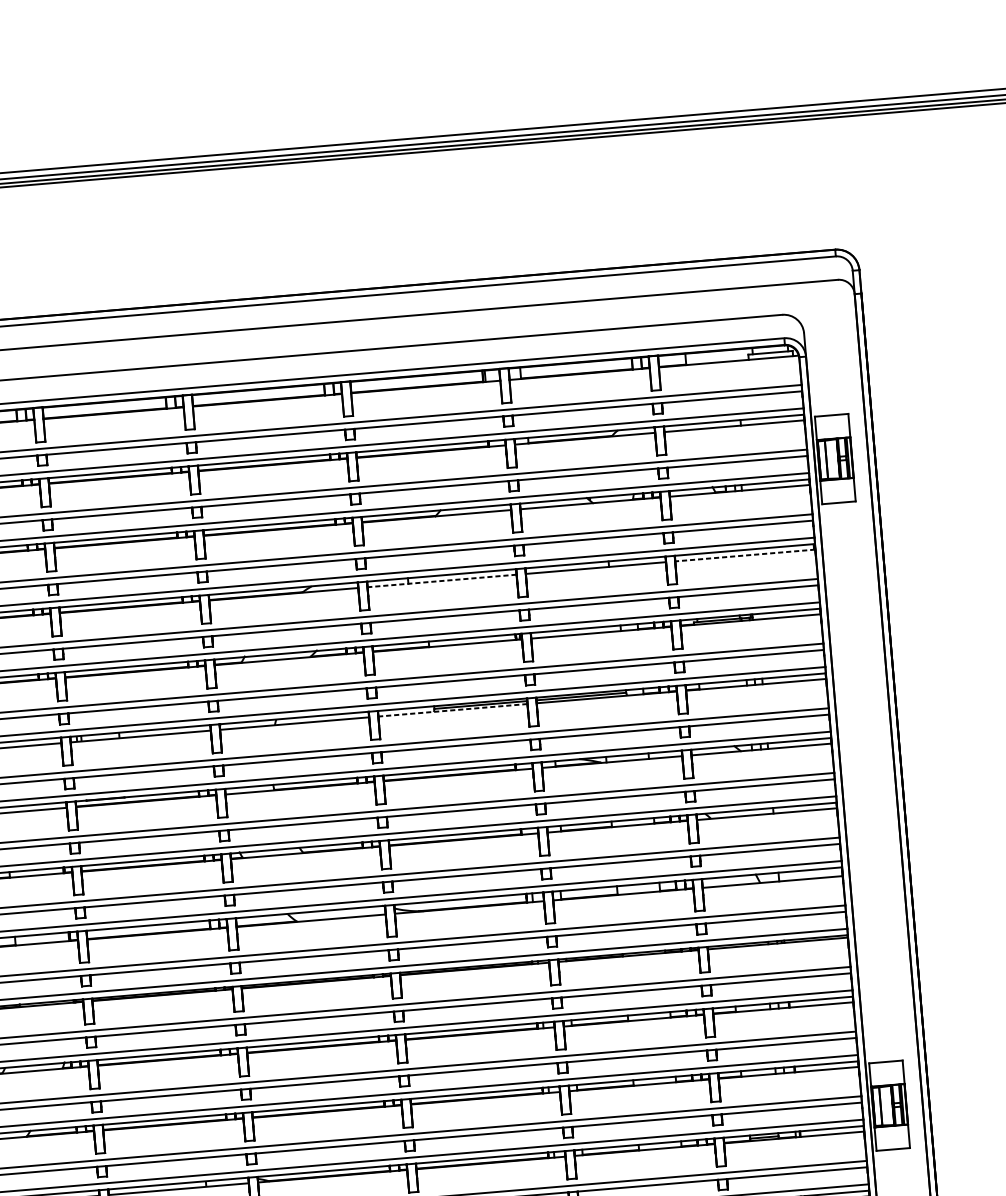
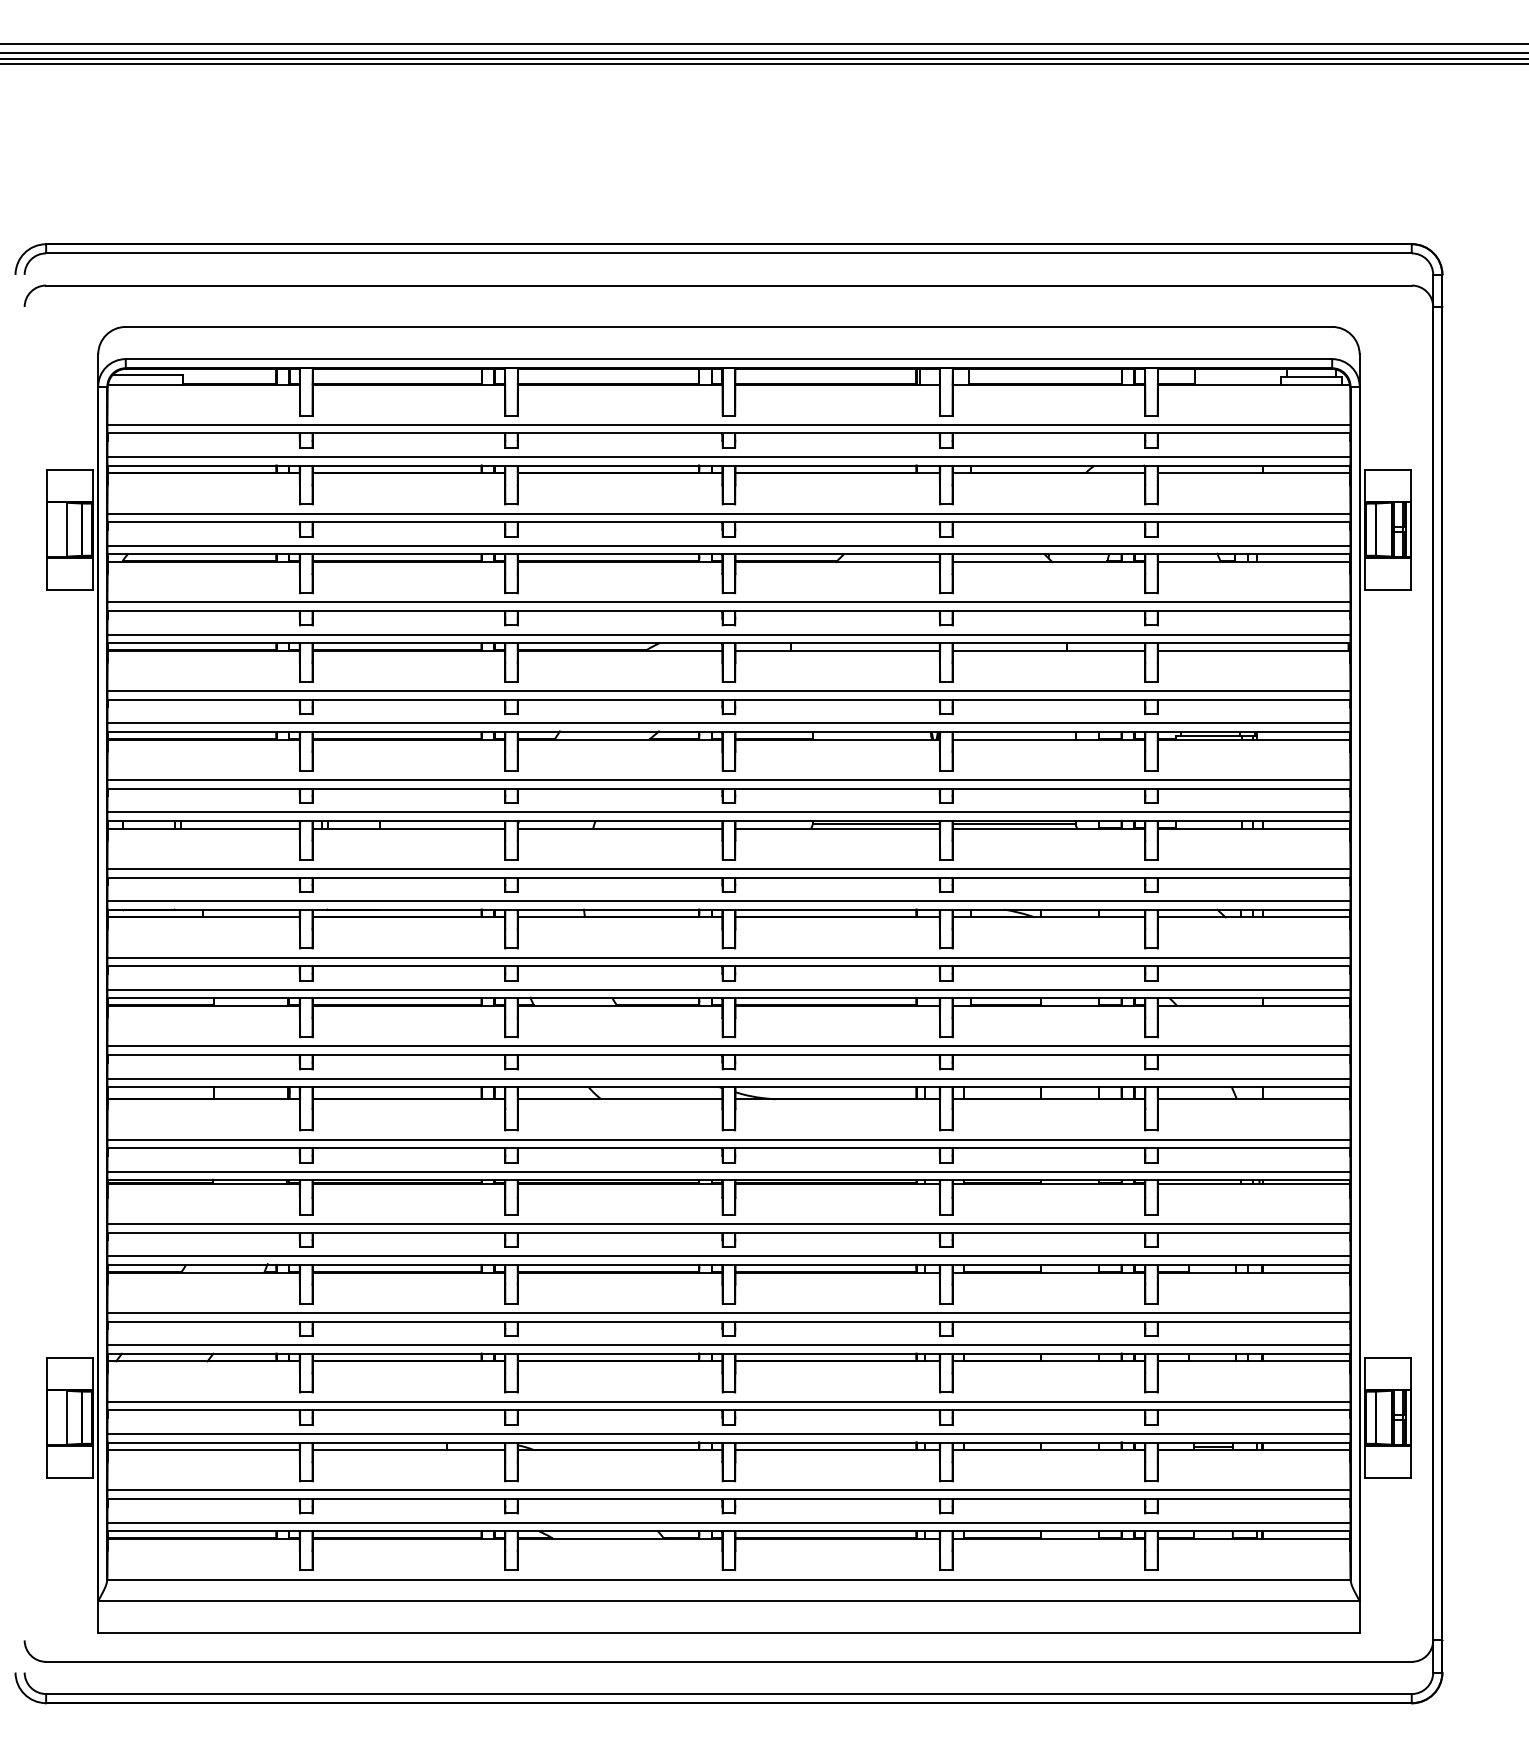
line: (744, 555) -> (1253, 650), dashed -> solid
line: (441, 580) -> (837, 650), dashed -> solid
line: (452, 710) -> (837, 828), dashed -> solid

